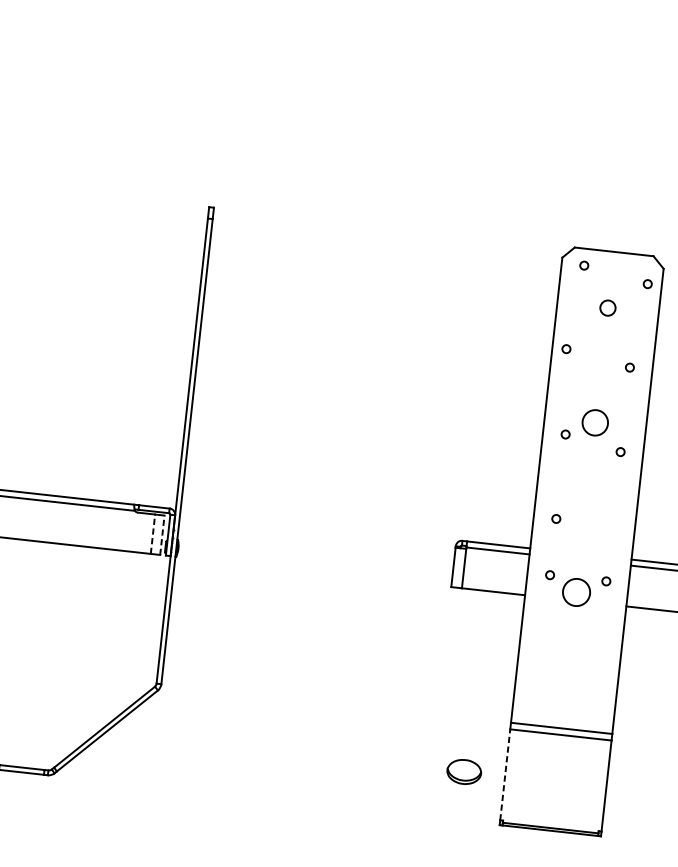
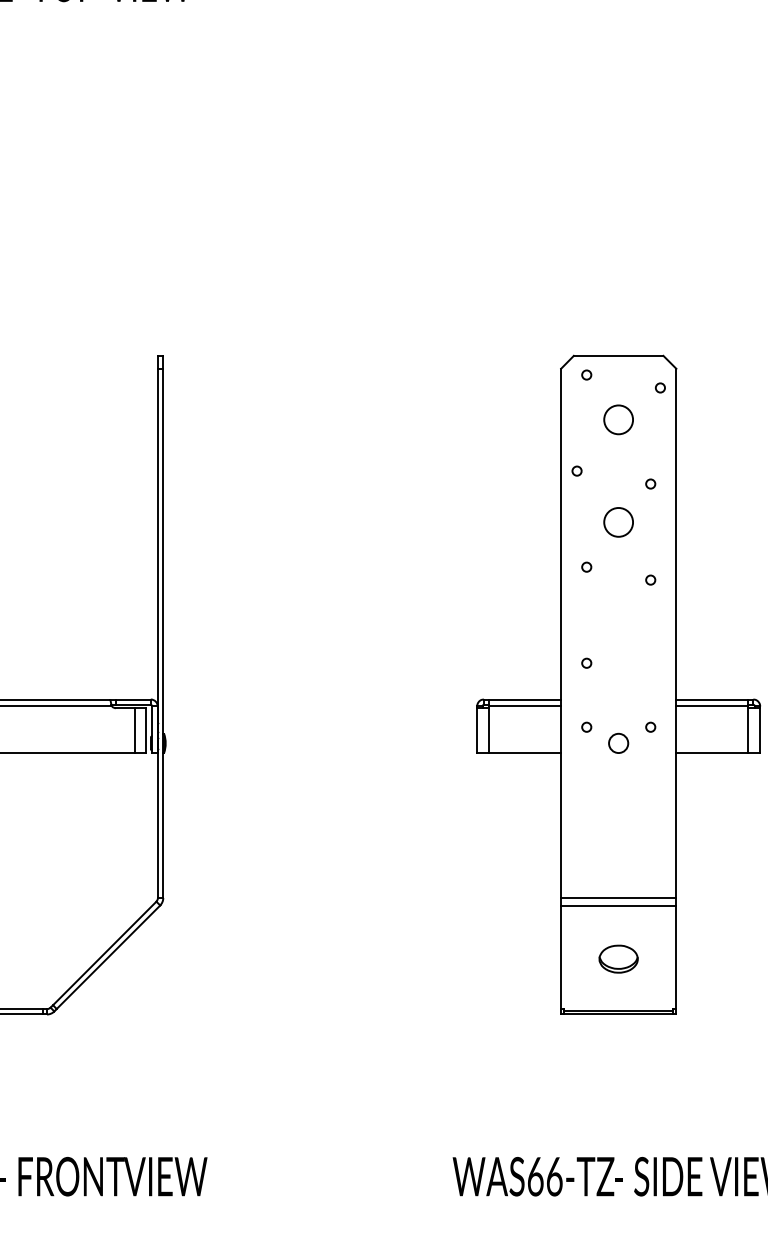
circle: (607, 307) -> (618, 419), size x1.67
circle: (595, 422) -> (618, 522), moved
line: (153, 534) -> (135, 730), dashed -> solid
line: (161, 535) -> (145, 730), dashed -> solid
circle: (576, 592) -> (618, 743), size x0.62
part: (464, 771) -> (618, 958), moved
line: (505, 775) -> (561, 957), dashed -> solid

